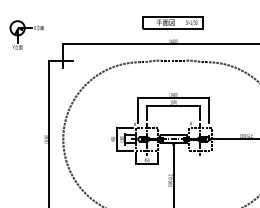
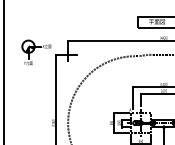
part: (26, 34) -> (36, 52), moved

